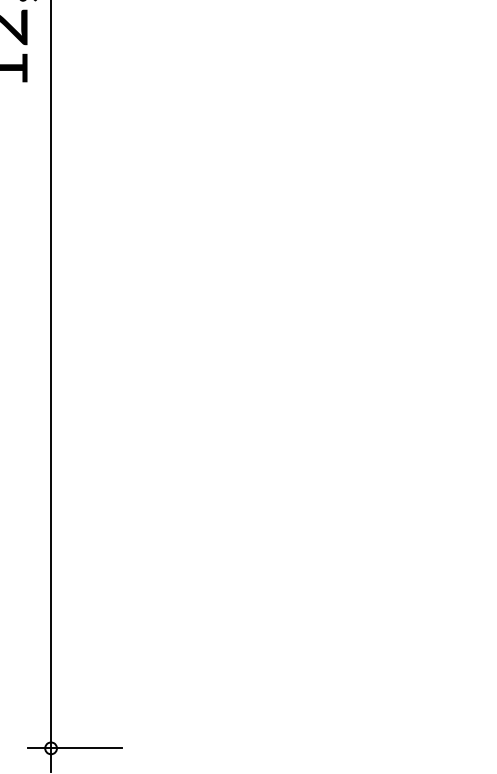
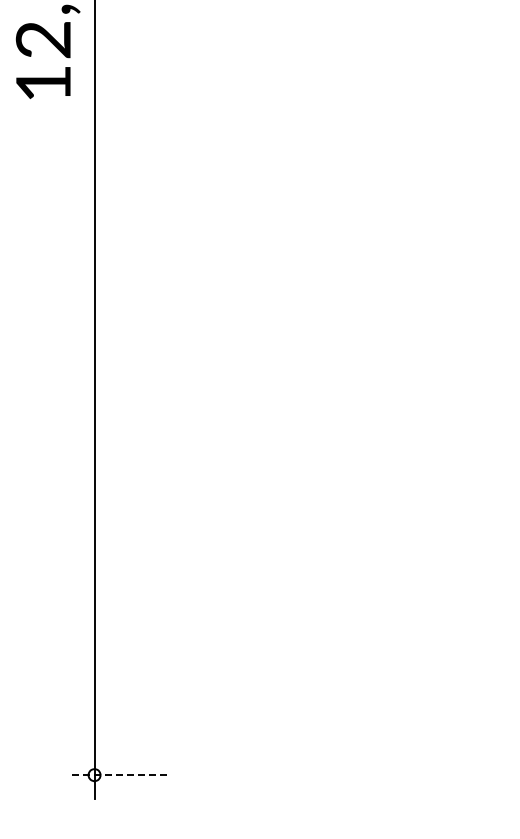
line: (74, 748) -> (118, 775), solid -> dashed

